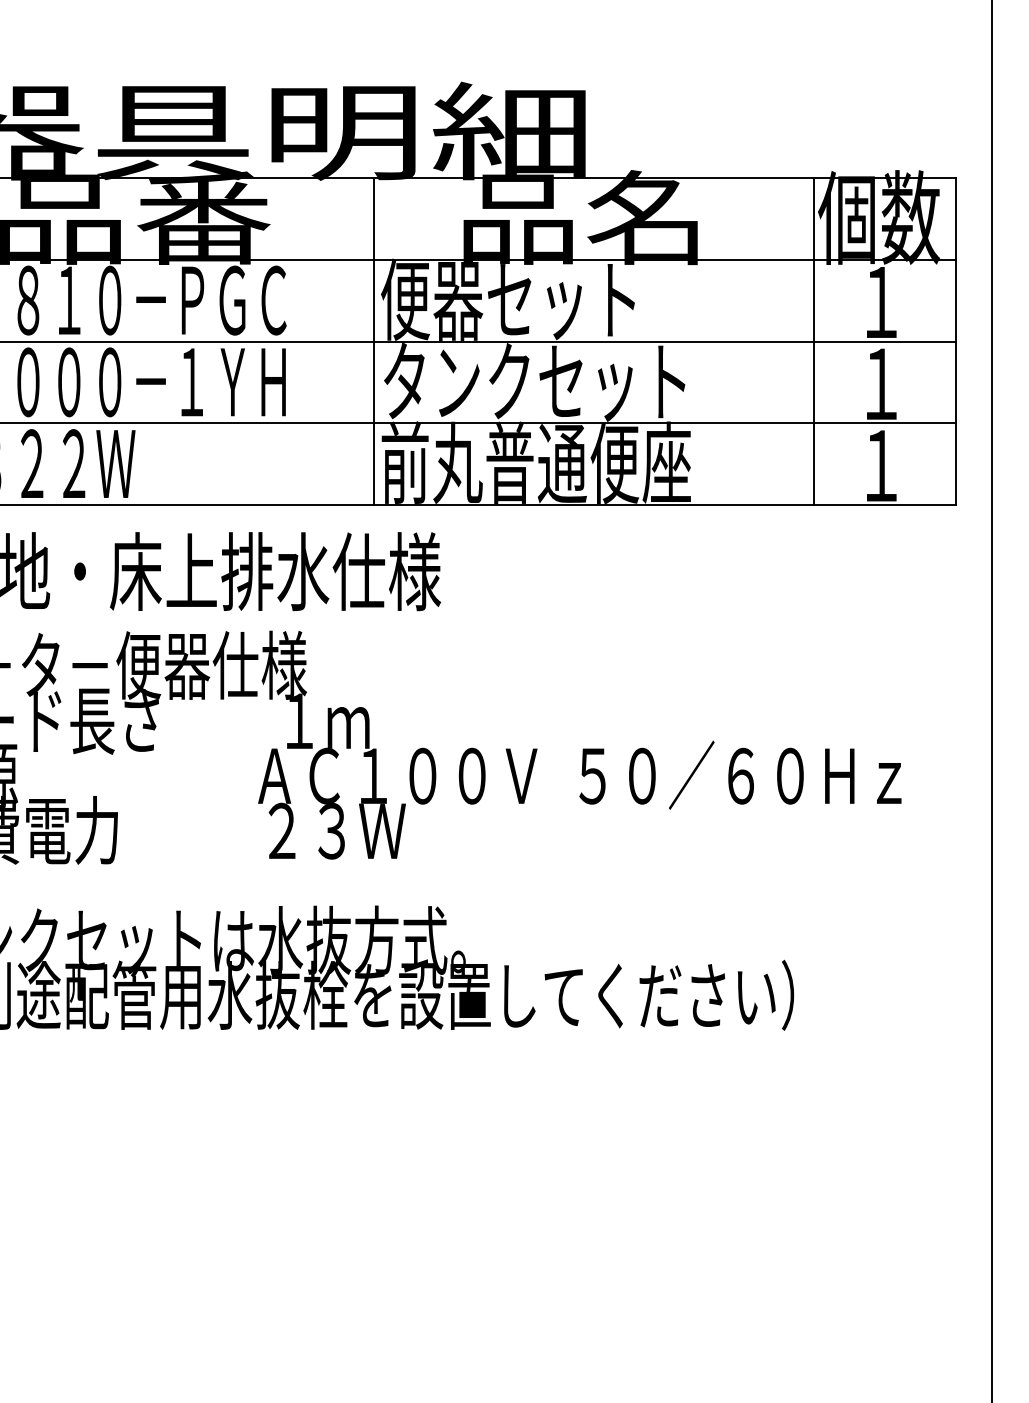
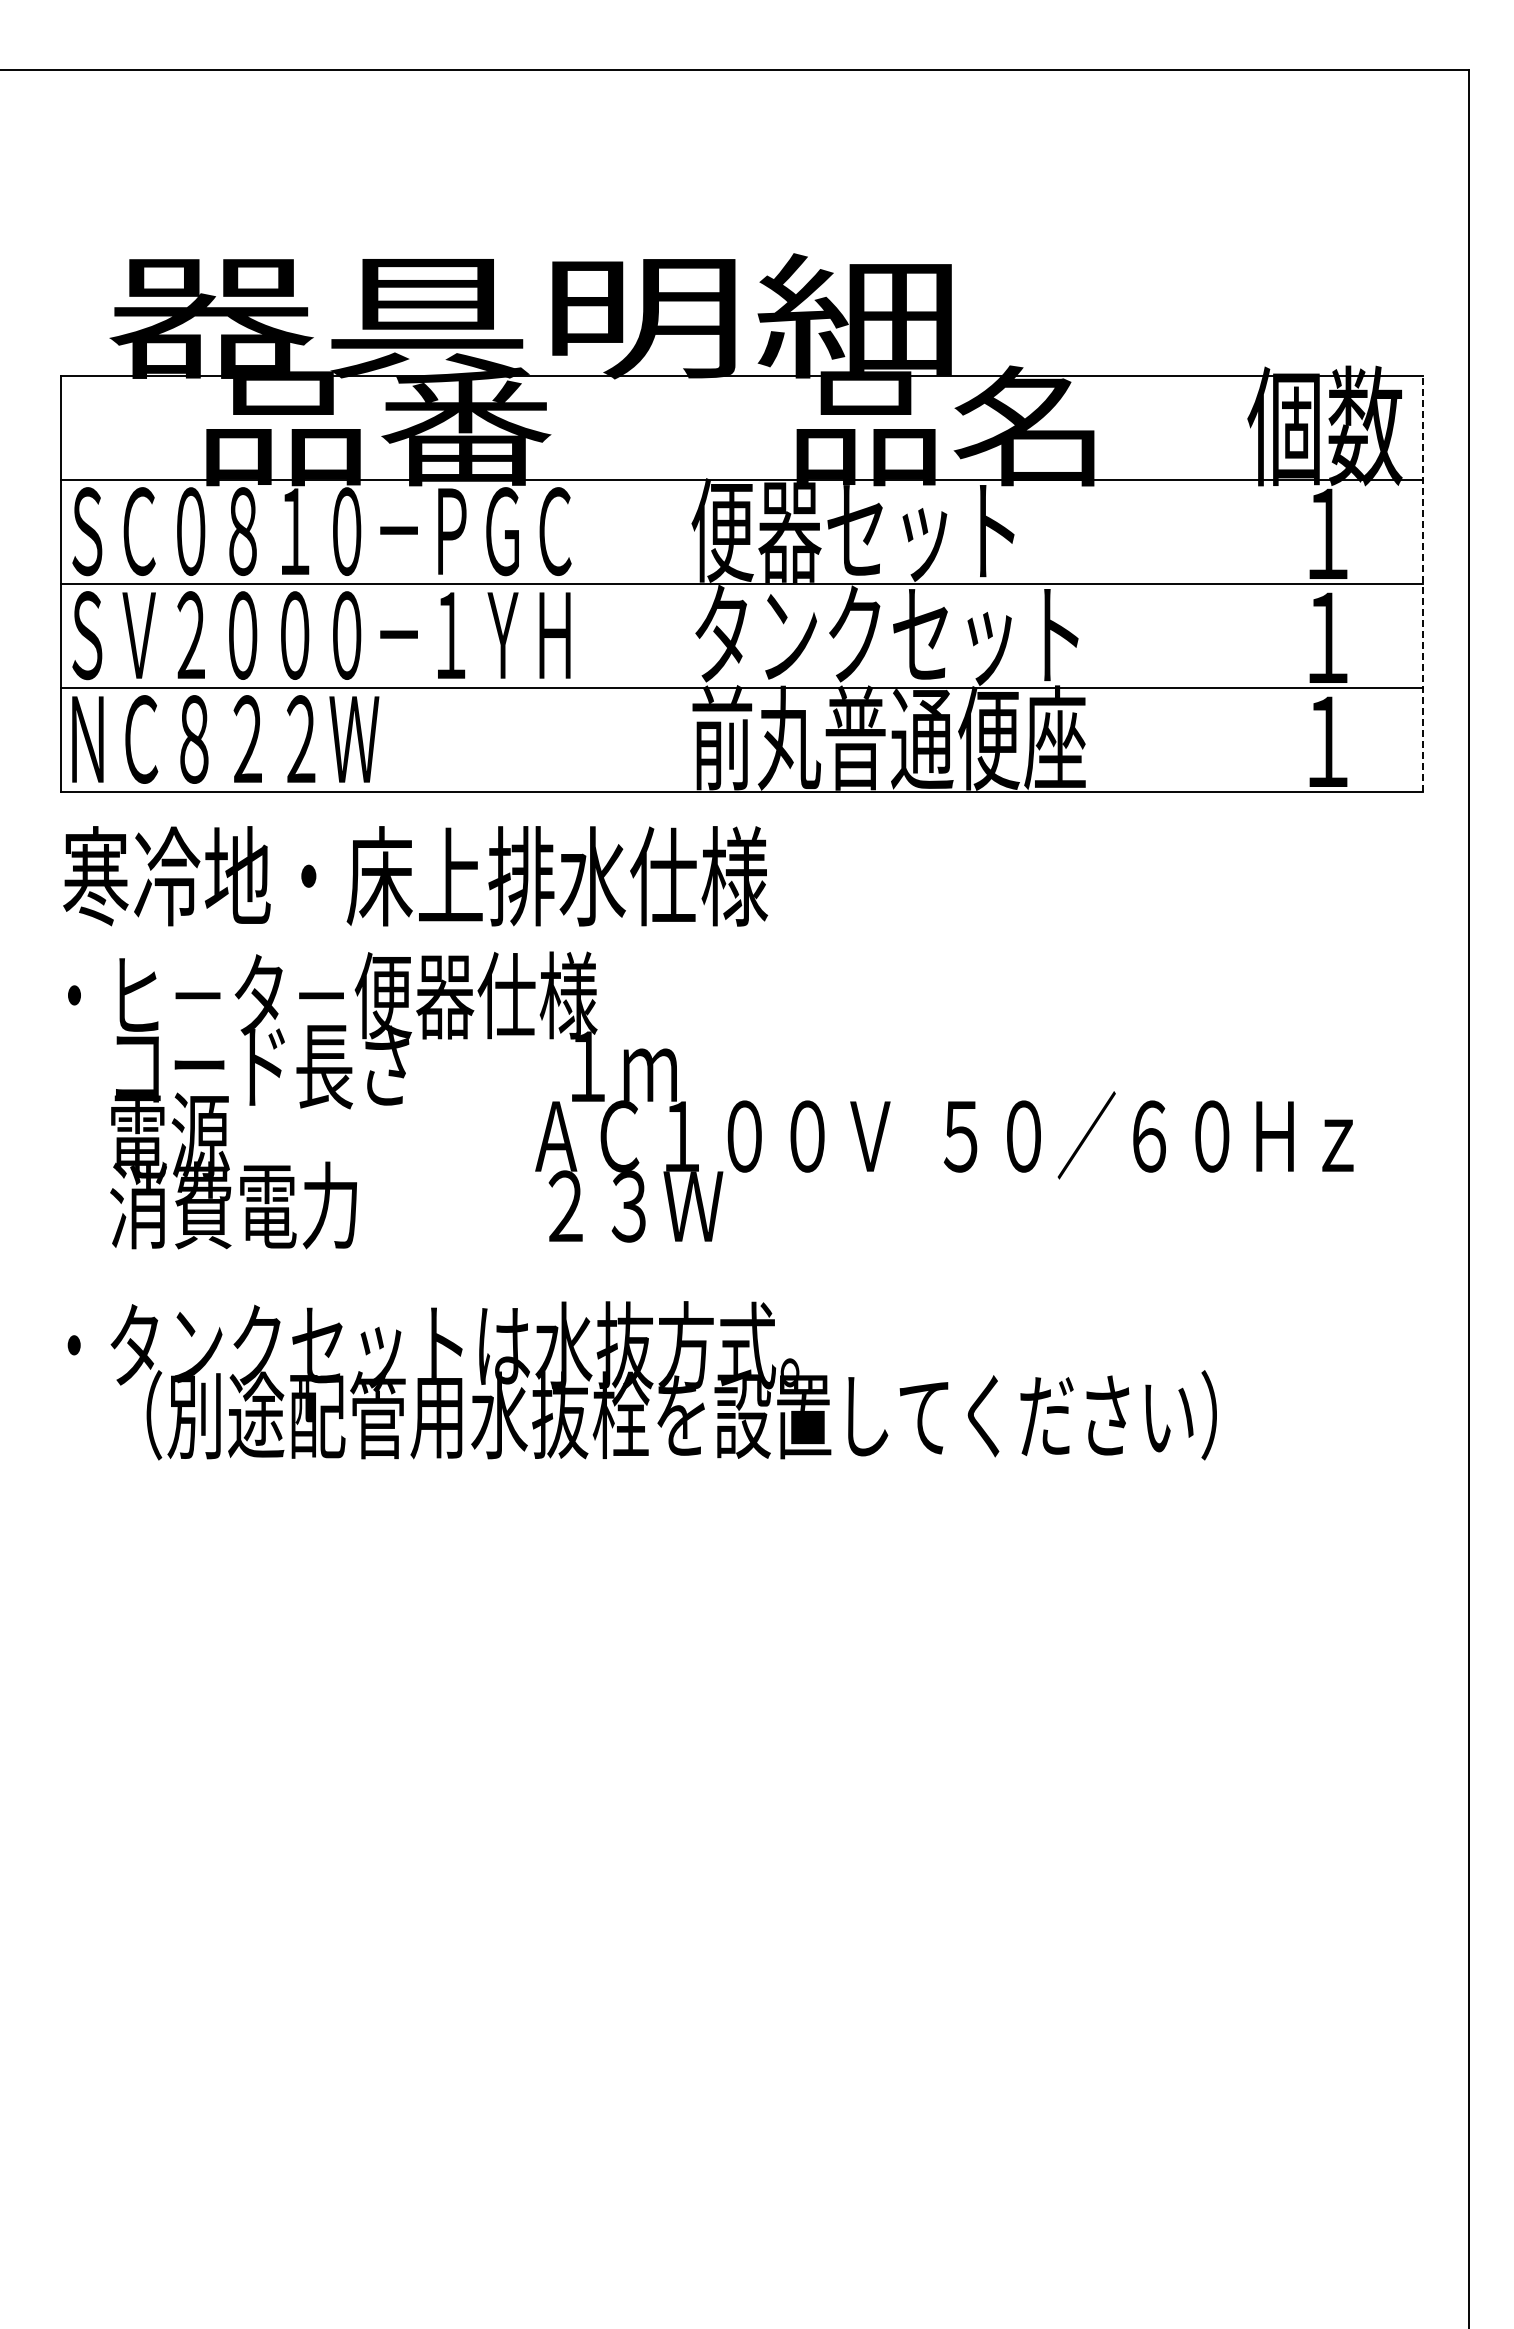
line: (374, 341) -> (683, 583), removed
line: (814, 341) -> (1242, 583), removed
line: (955, 341) -> (1422, 583), solid -> dashed

